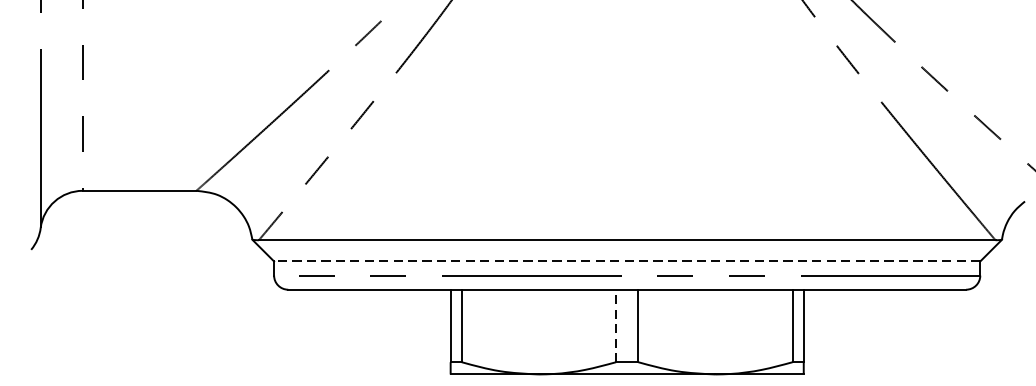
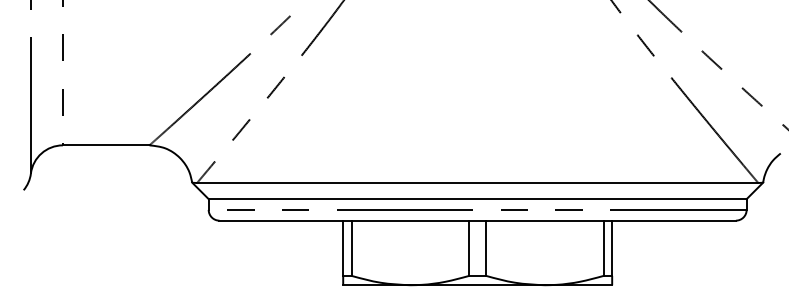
line: (626, 261) -> (477, 199), dashed -> solid
line: (616, 326) -> (469, 248), dashed -> solid

